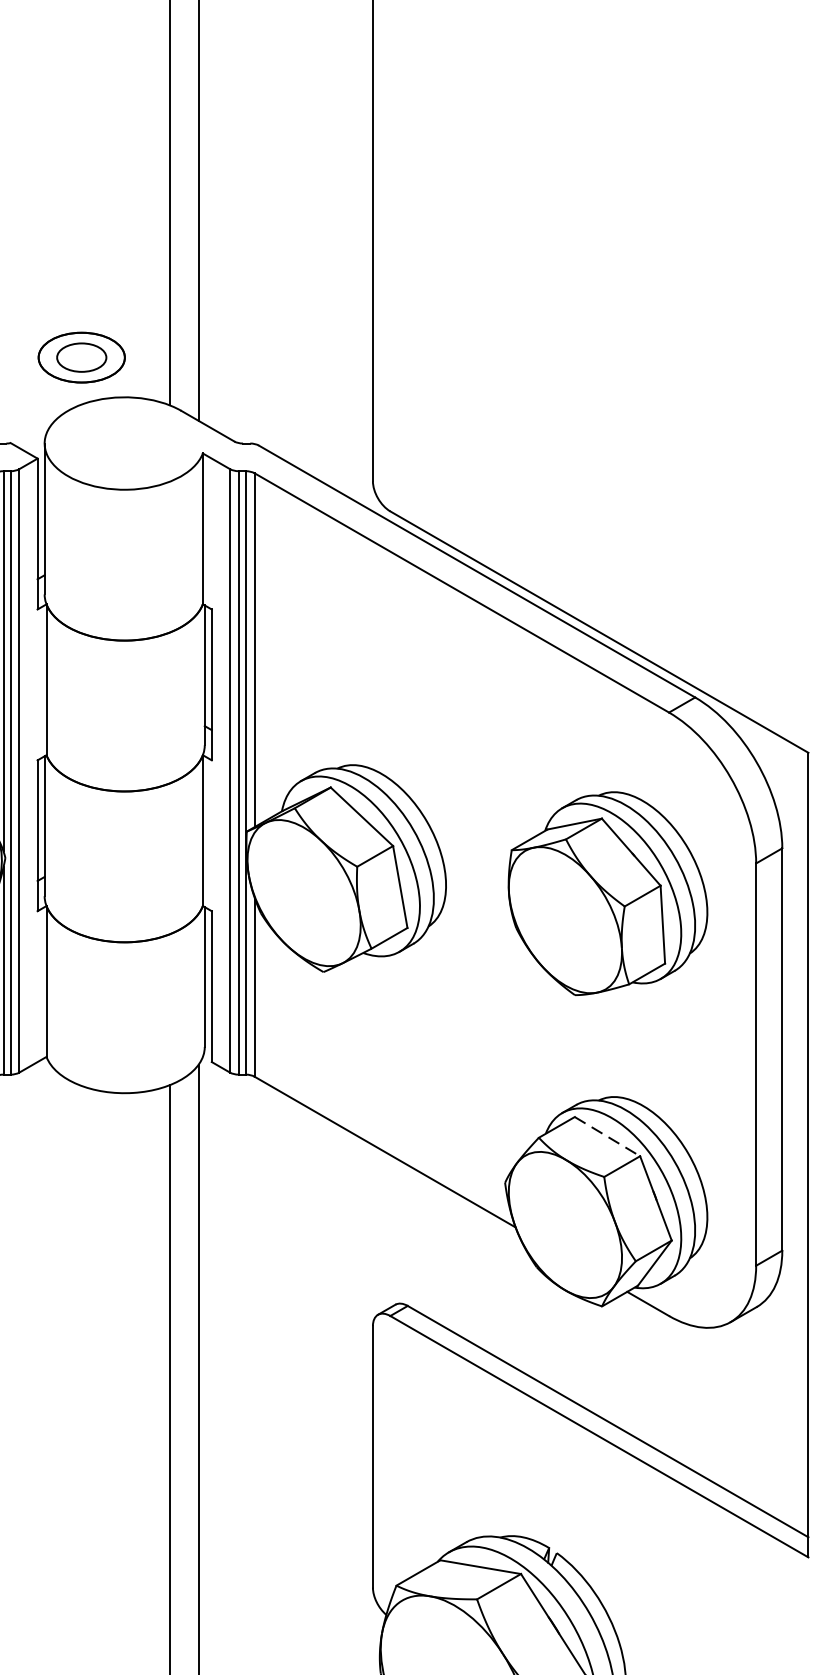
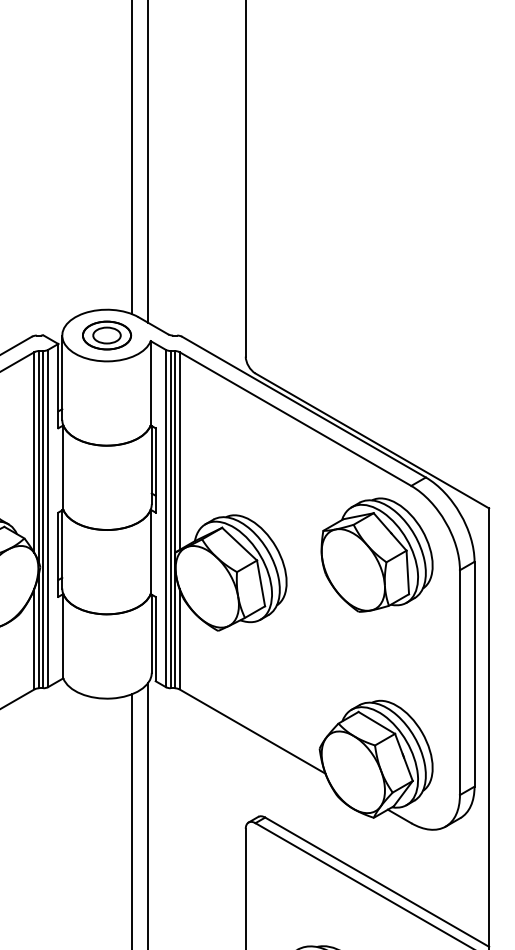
part: (82, 357) -> (107, 335), moved
part: (606, 892) -> (376, 554), moved
line: (608, 1137) -> (377, 723), dashed -> solid

